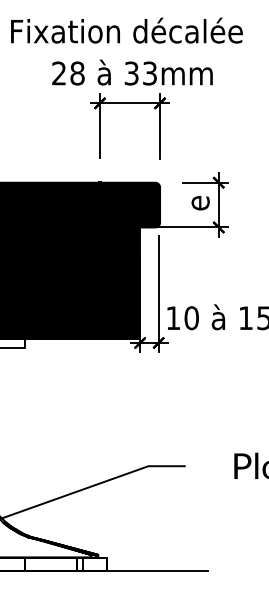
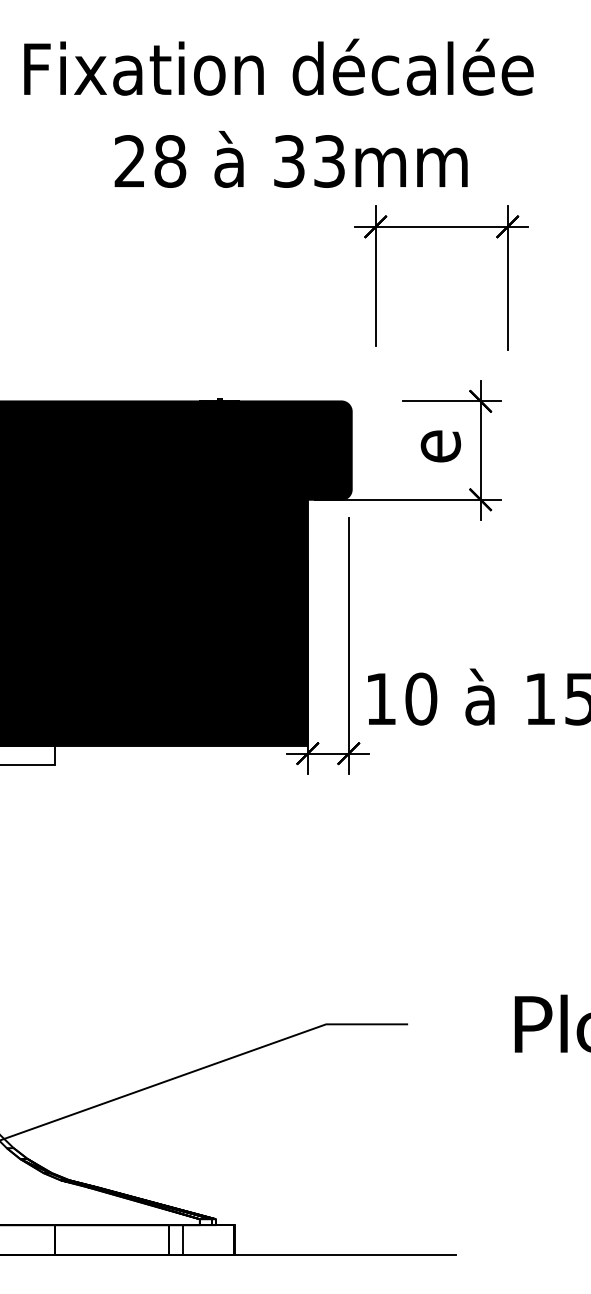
part: (129, 103) -> (440, 227), moved

